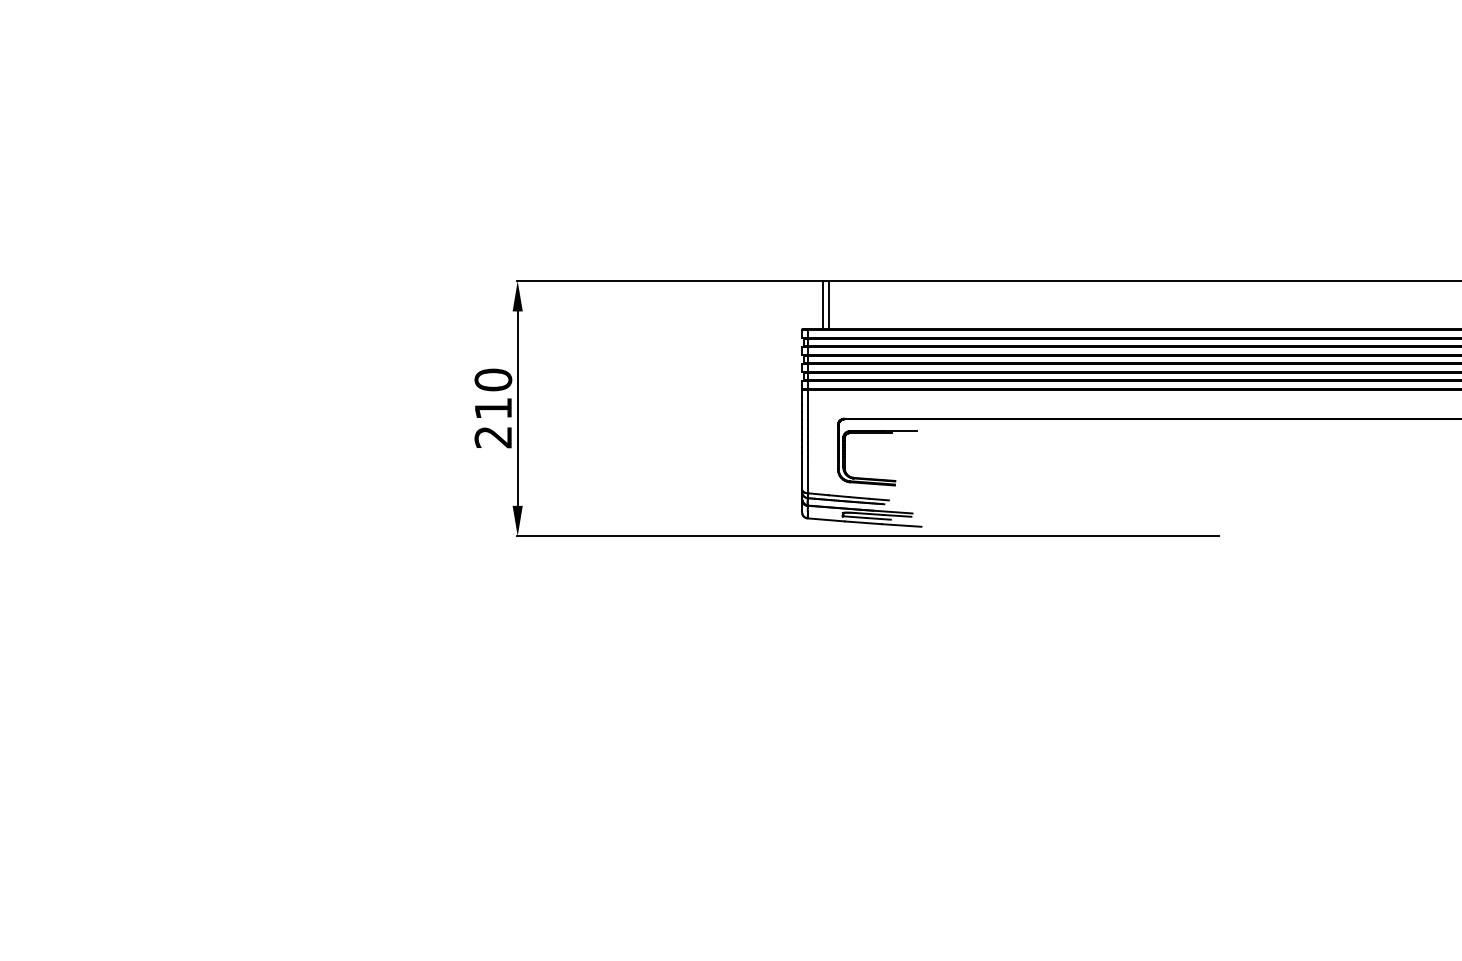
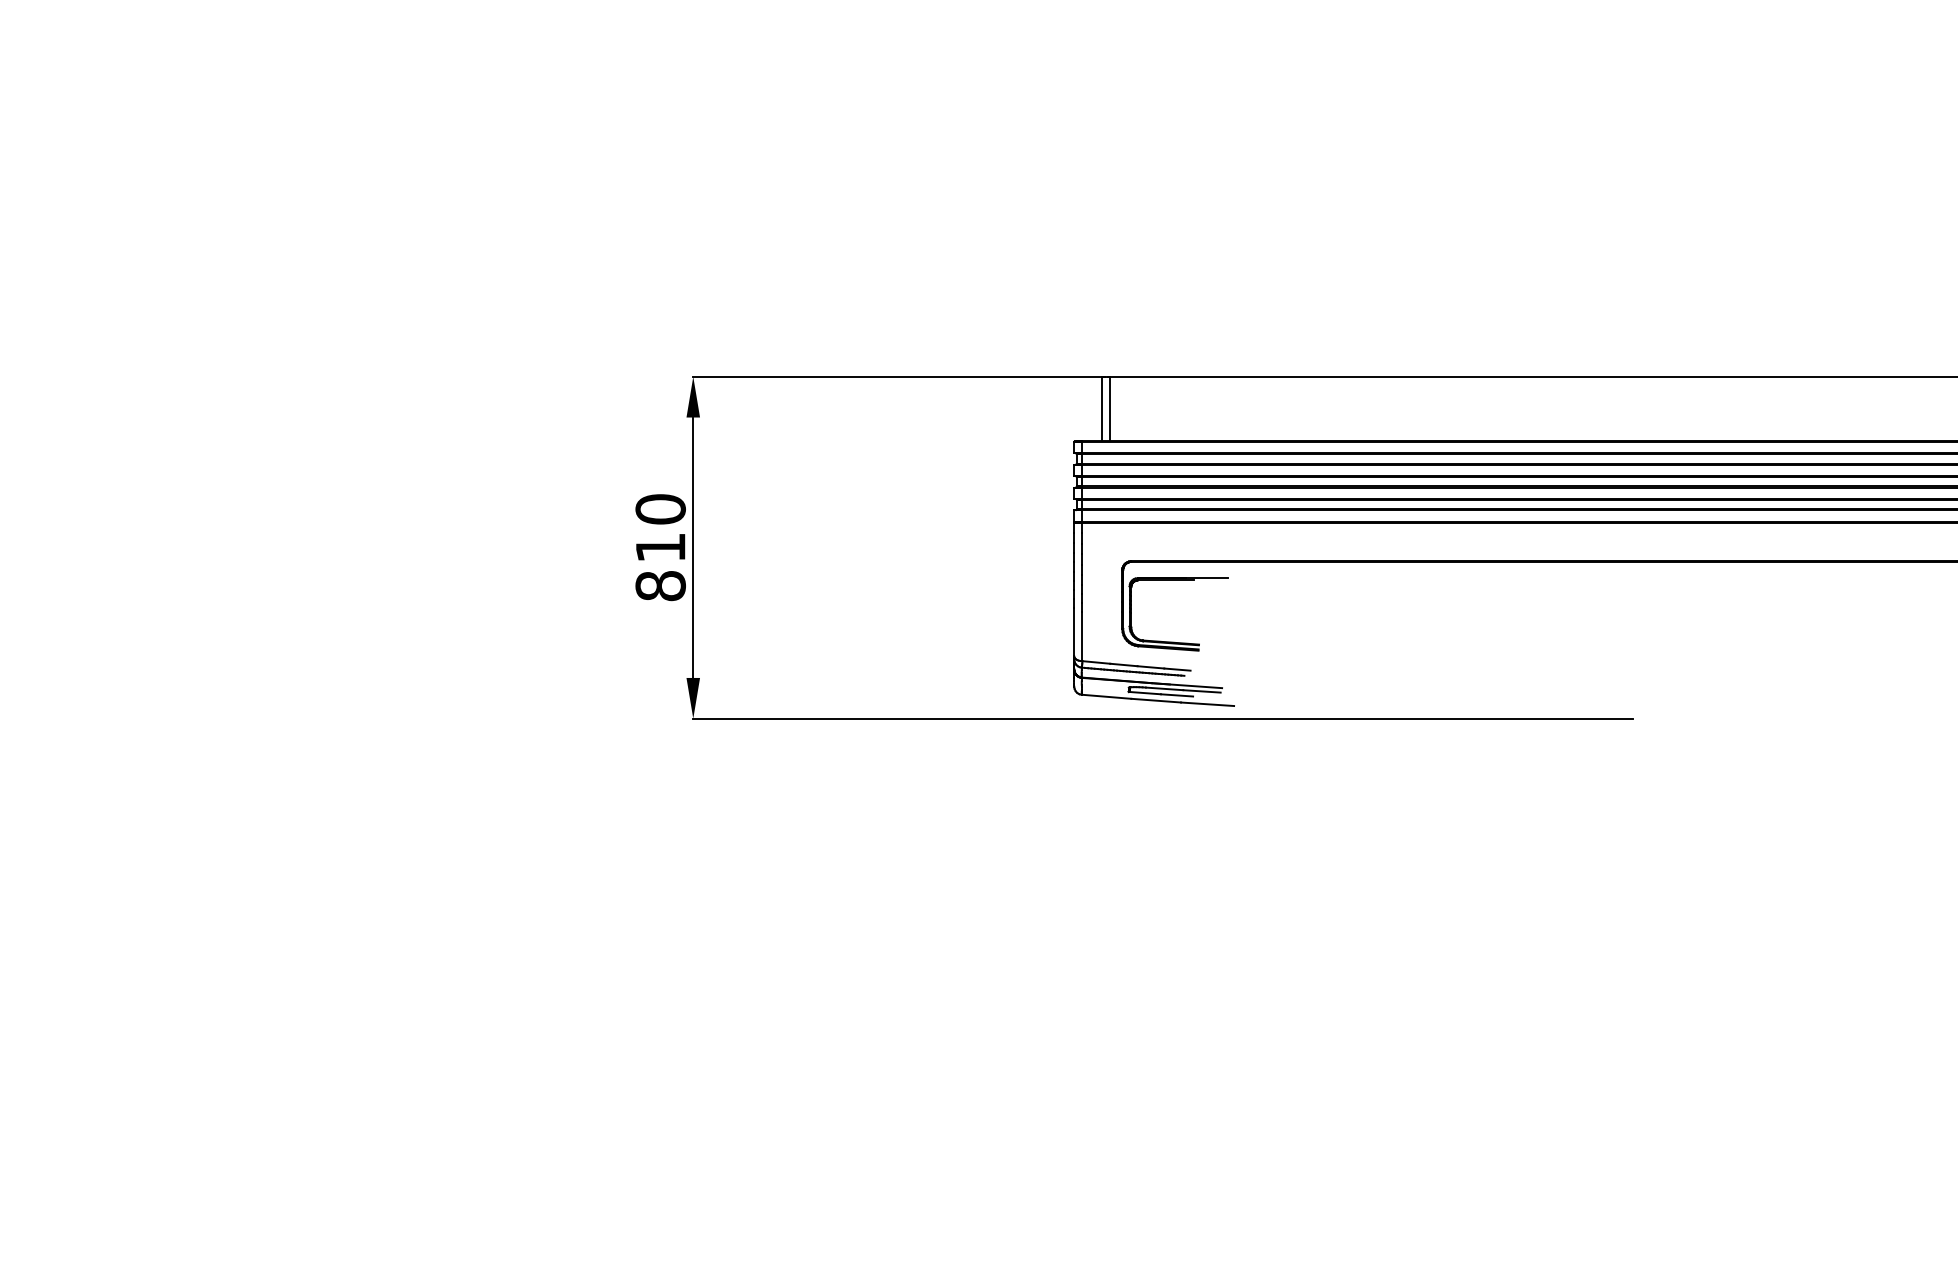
text: (493, 437) -> (660, 586), 210 -> 810

